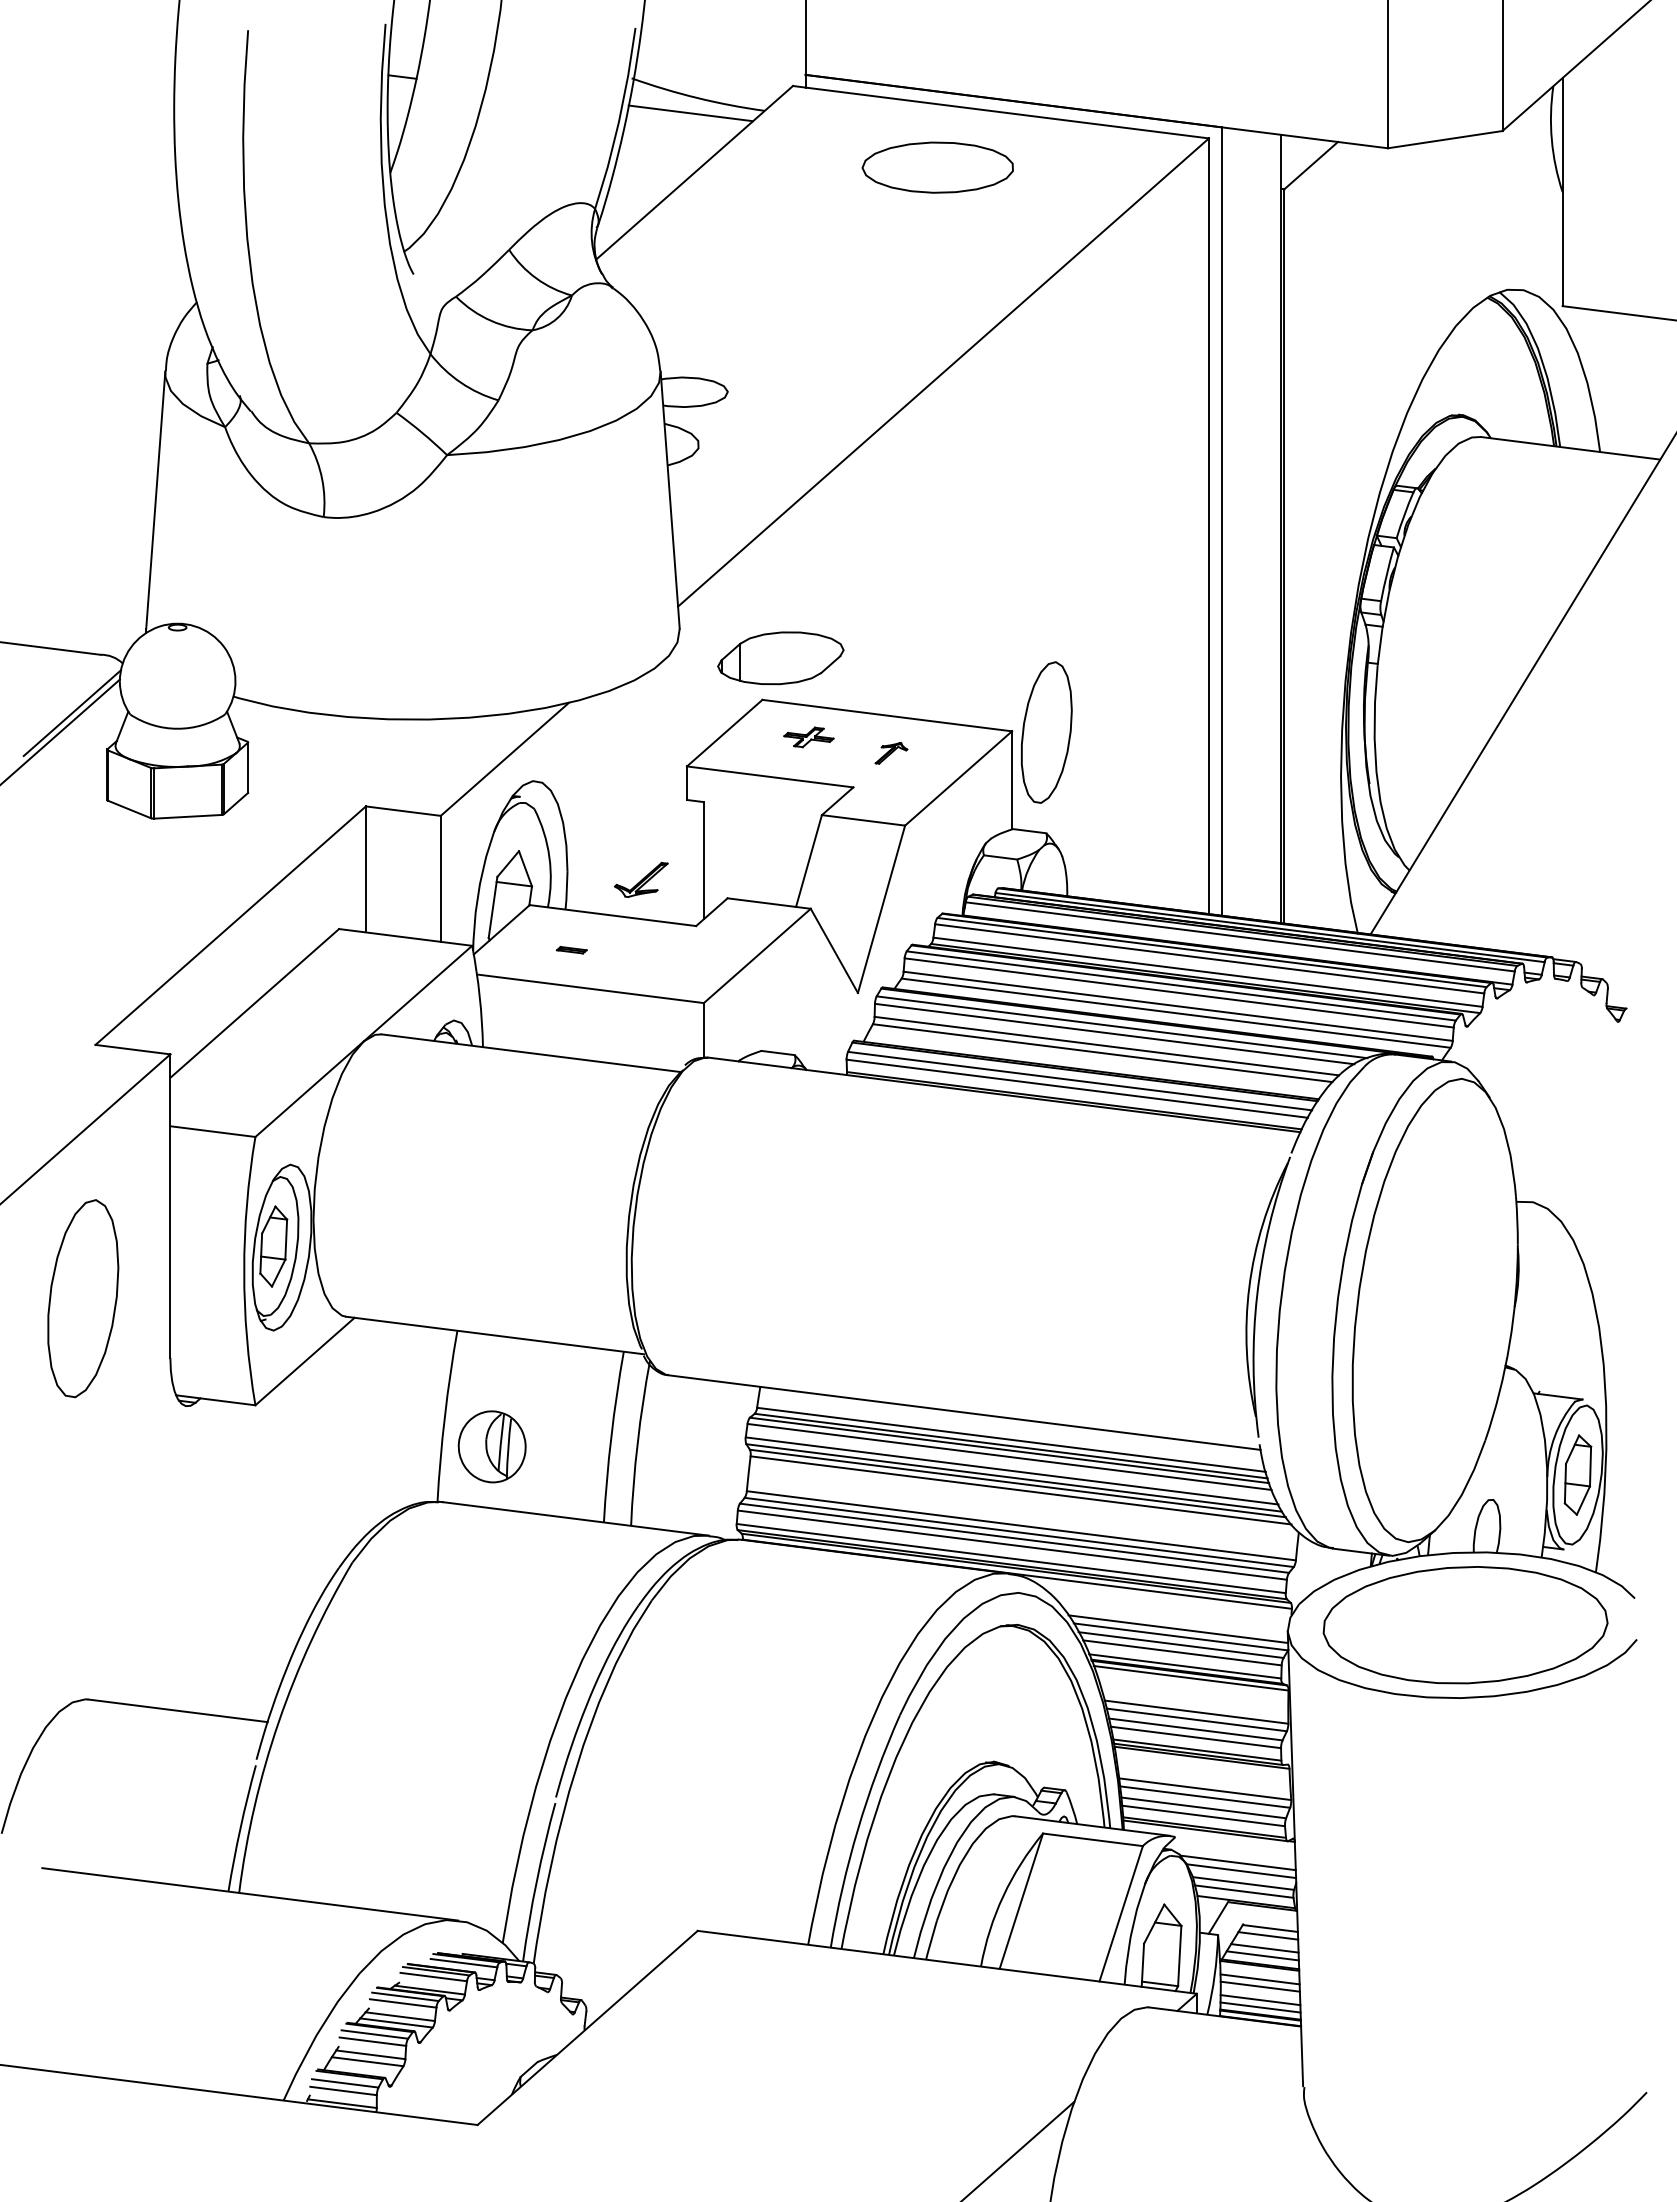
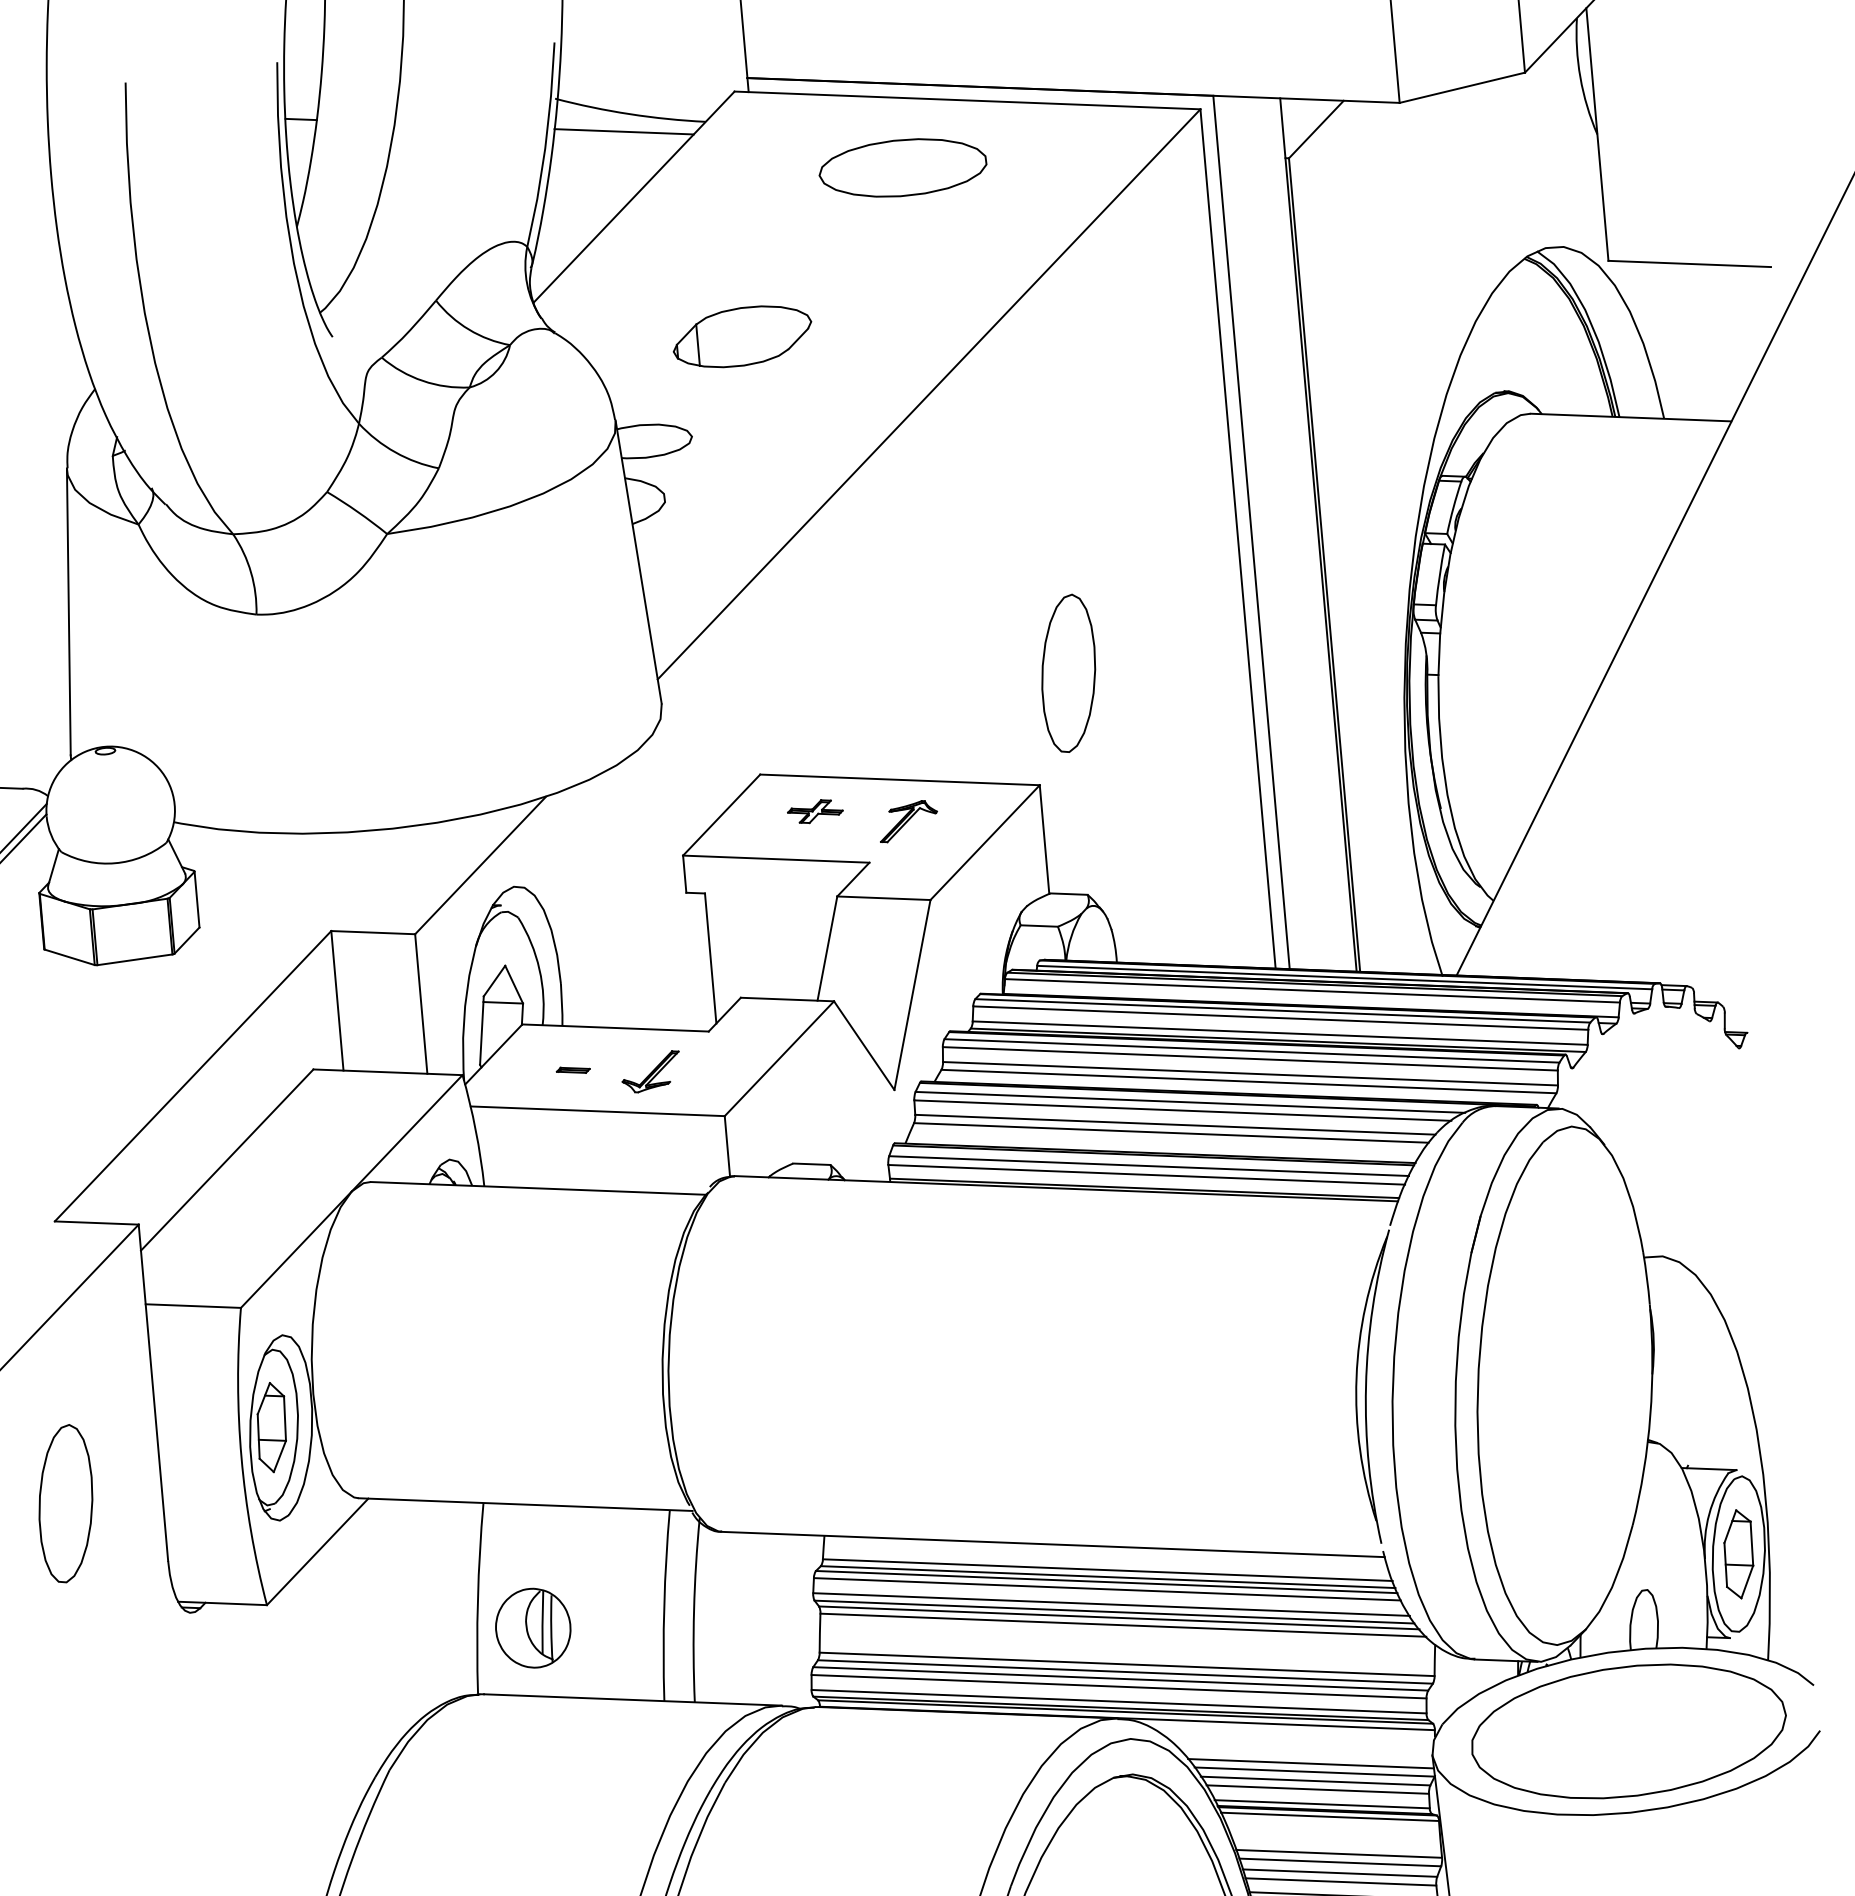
part: (780, 658) -> (742, 337), moved
part: (1046, 732) -> (1068, 673), moved
part: (891, 753) -> (908, 821), size x1.67
part: (641, 879) -> (651, 1071), moved
part: (83, 1298) -> (66, 1503), size x0.71

